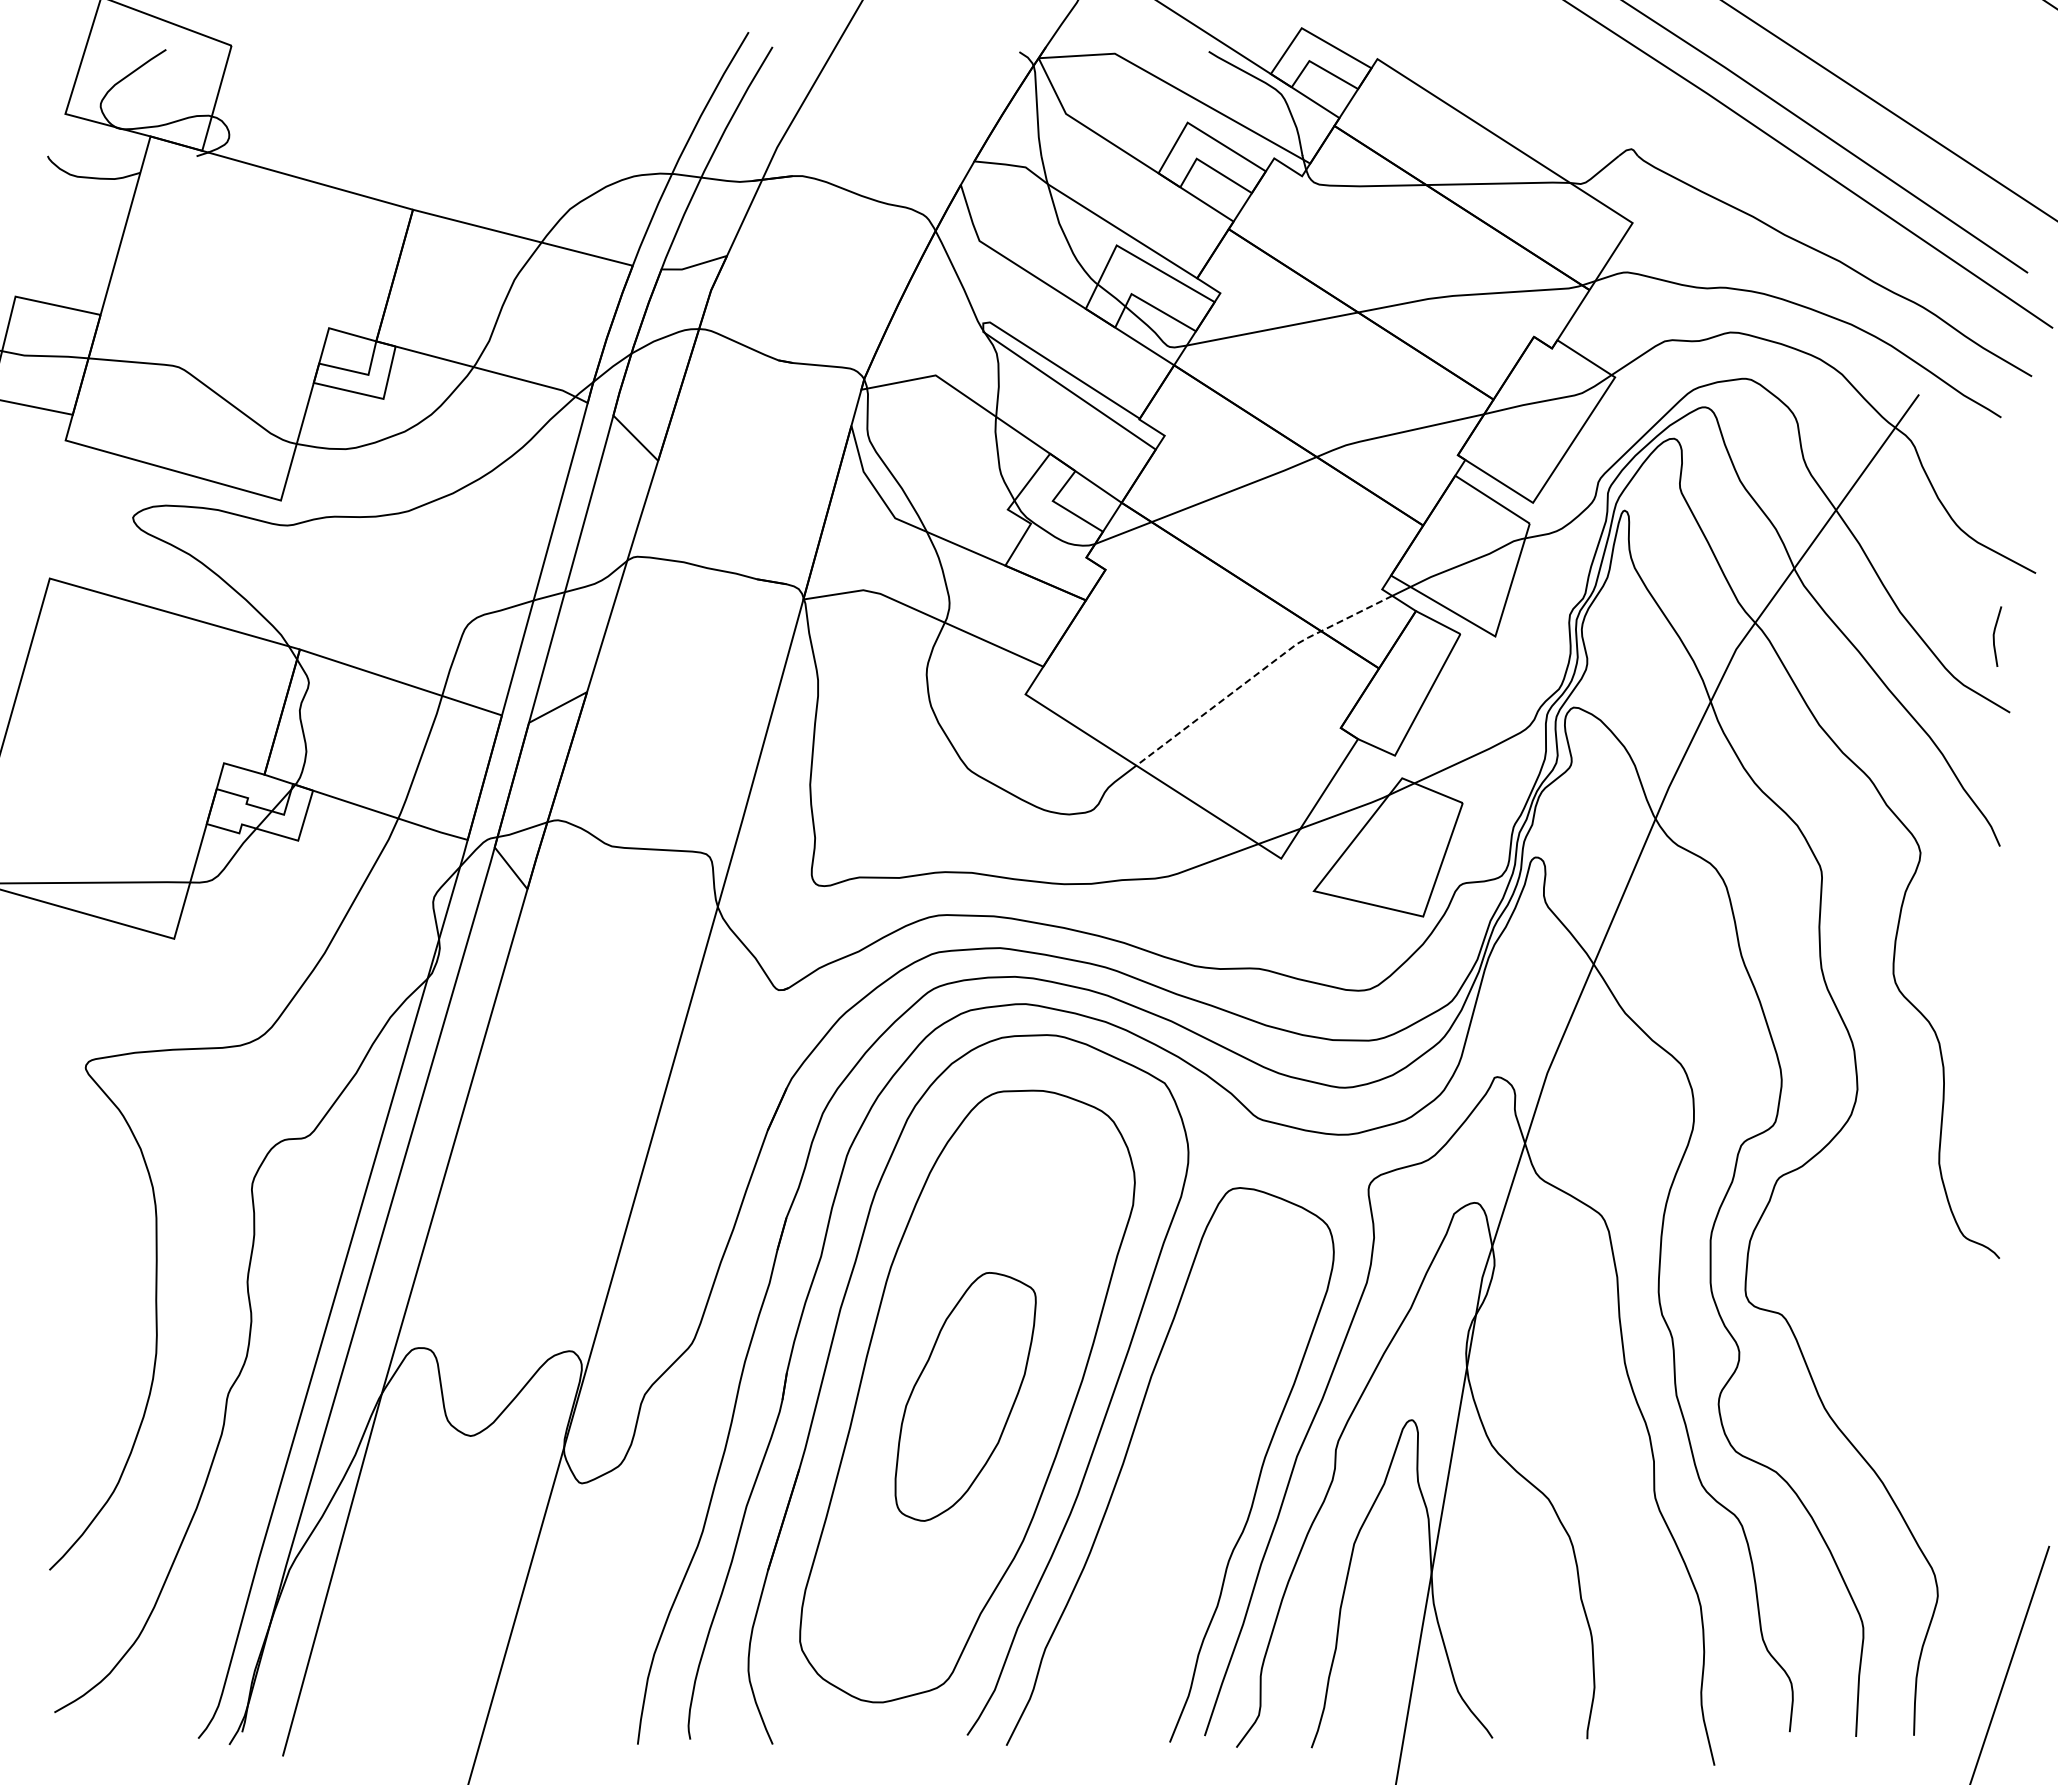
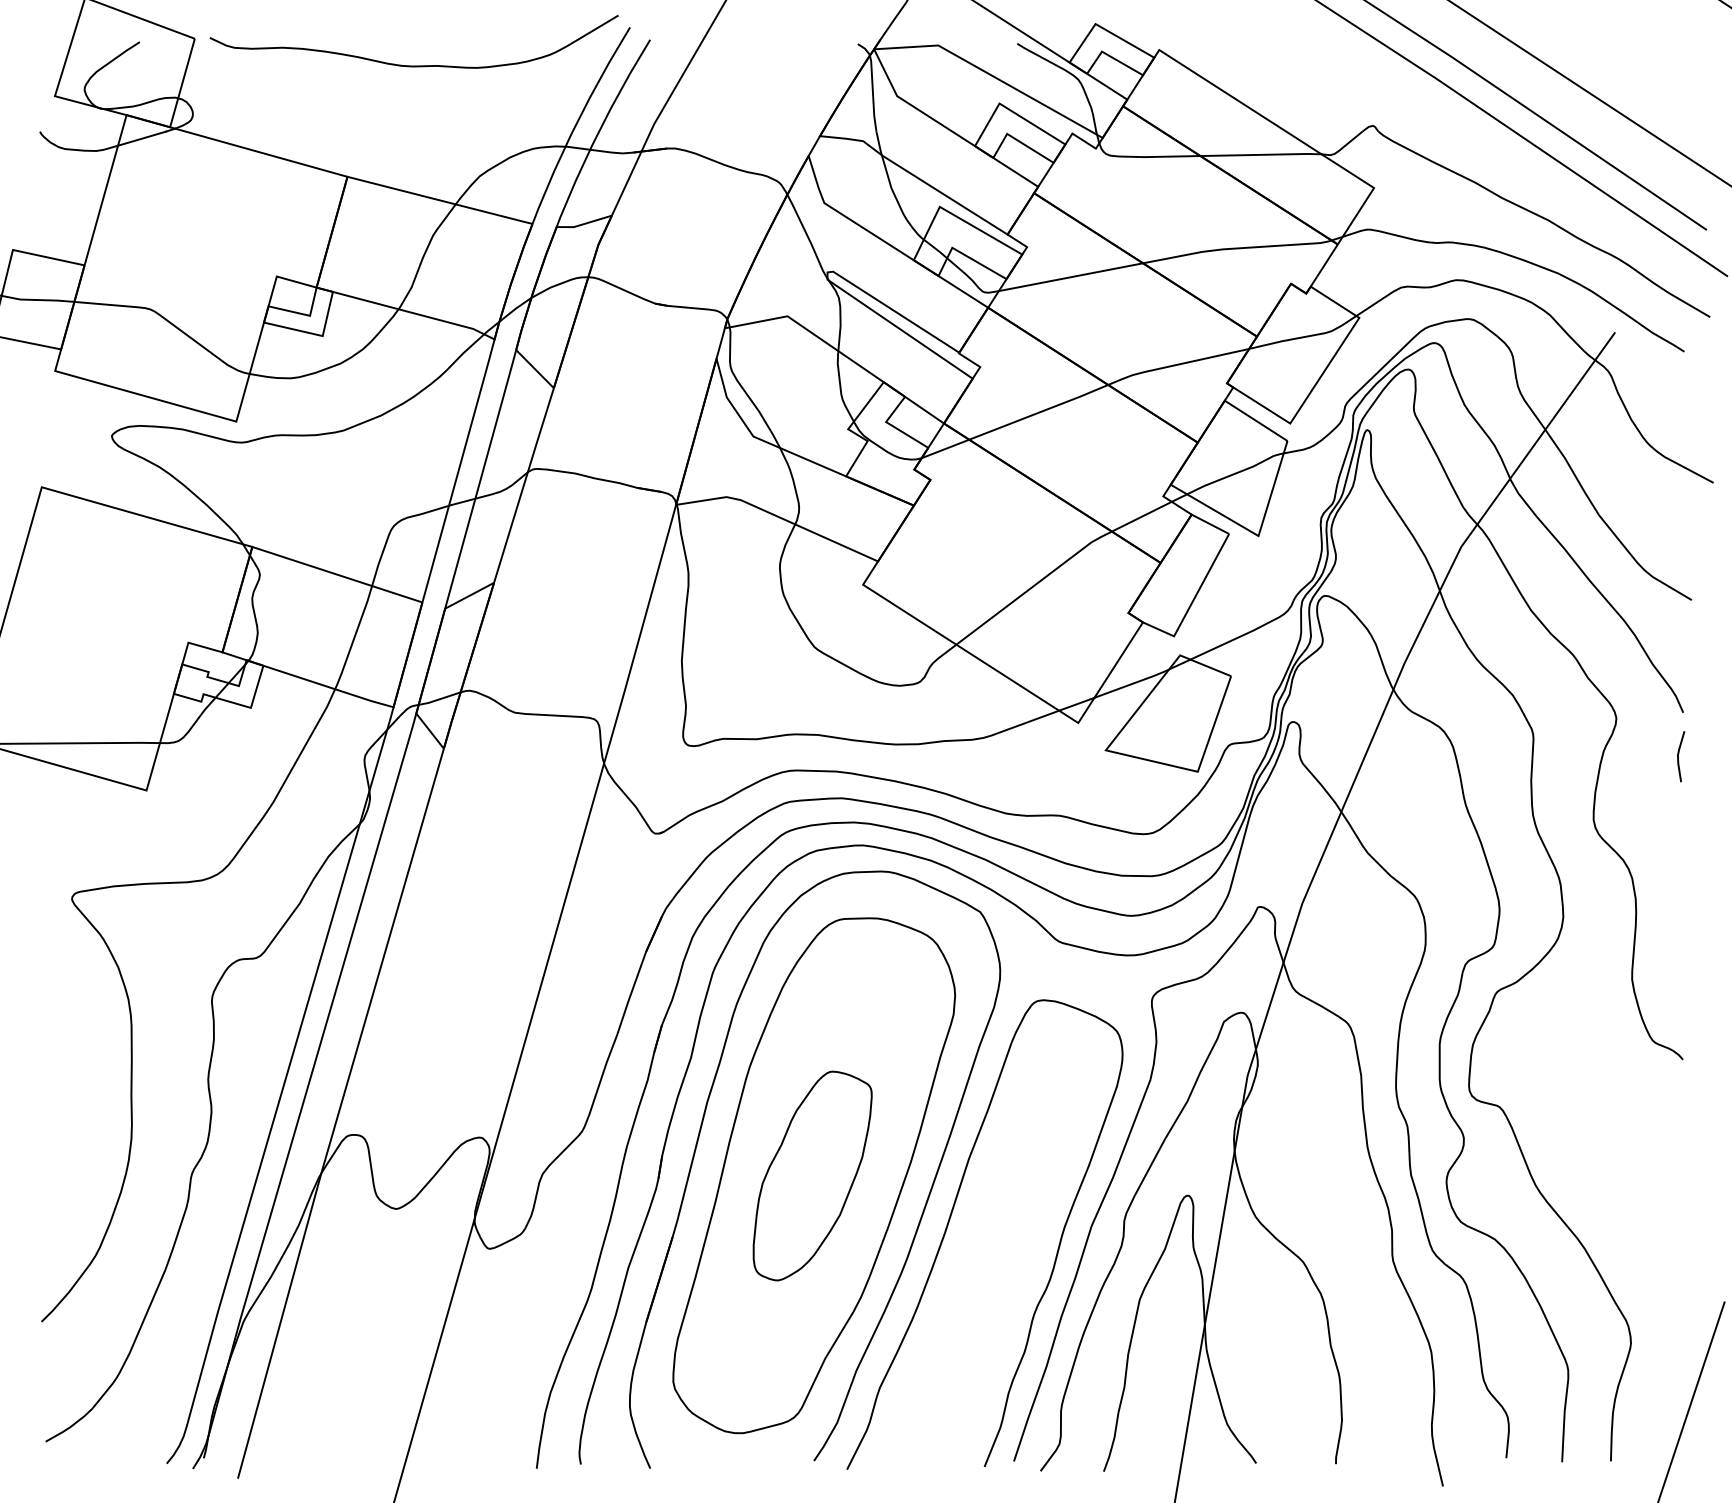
curve: (492, 77) -> (414, 65), added
line: (168, 164) -> (141, 138), added
line: (1994, 636) -> (1678, 756), moved
line: (1259, 672) -> (1060, 566), dashed -> solid

